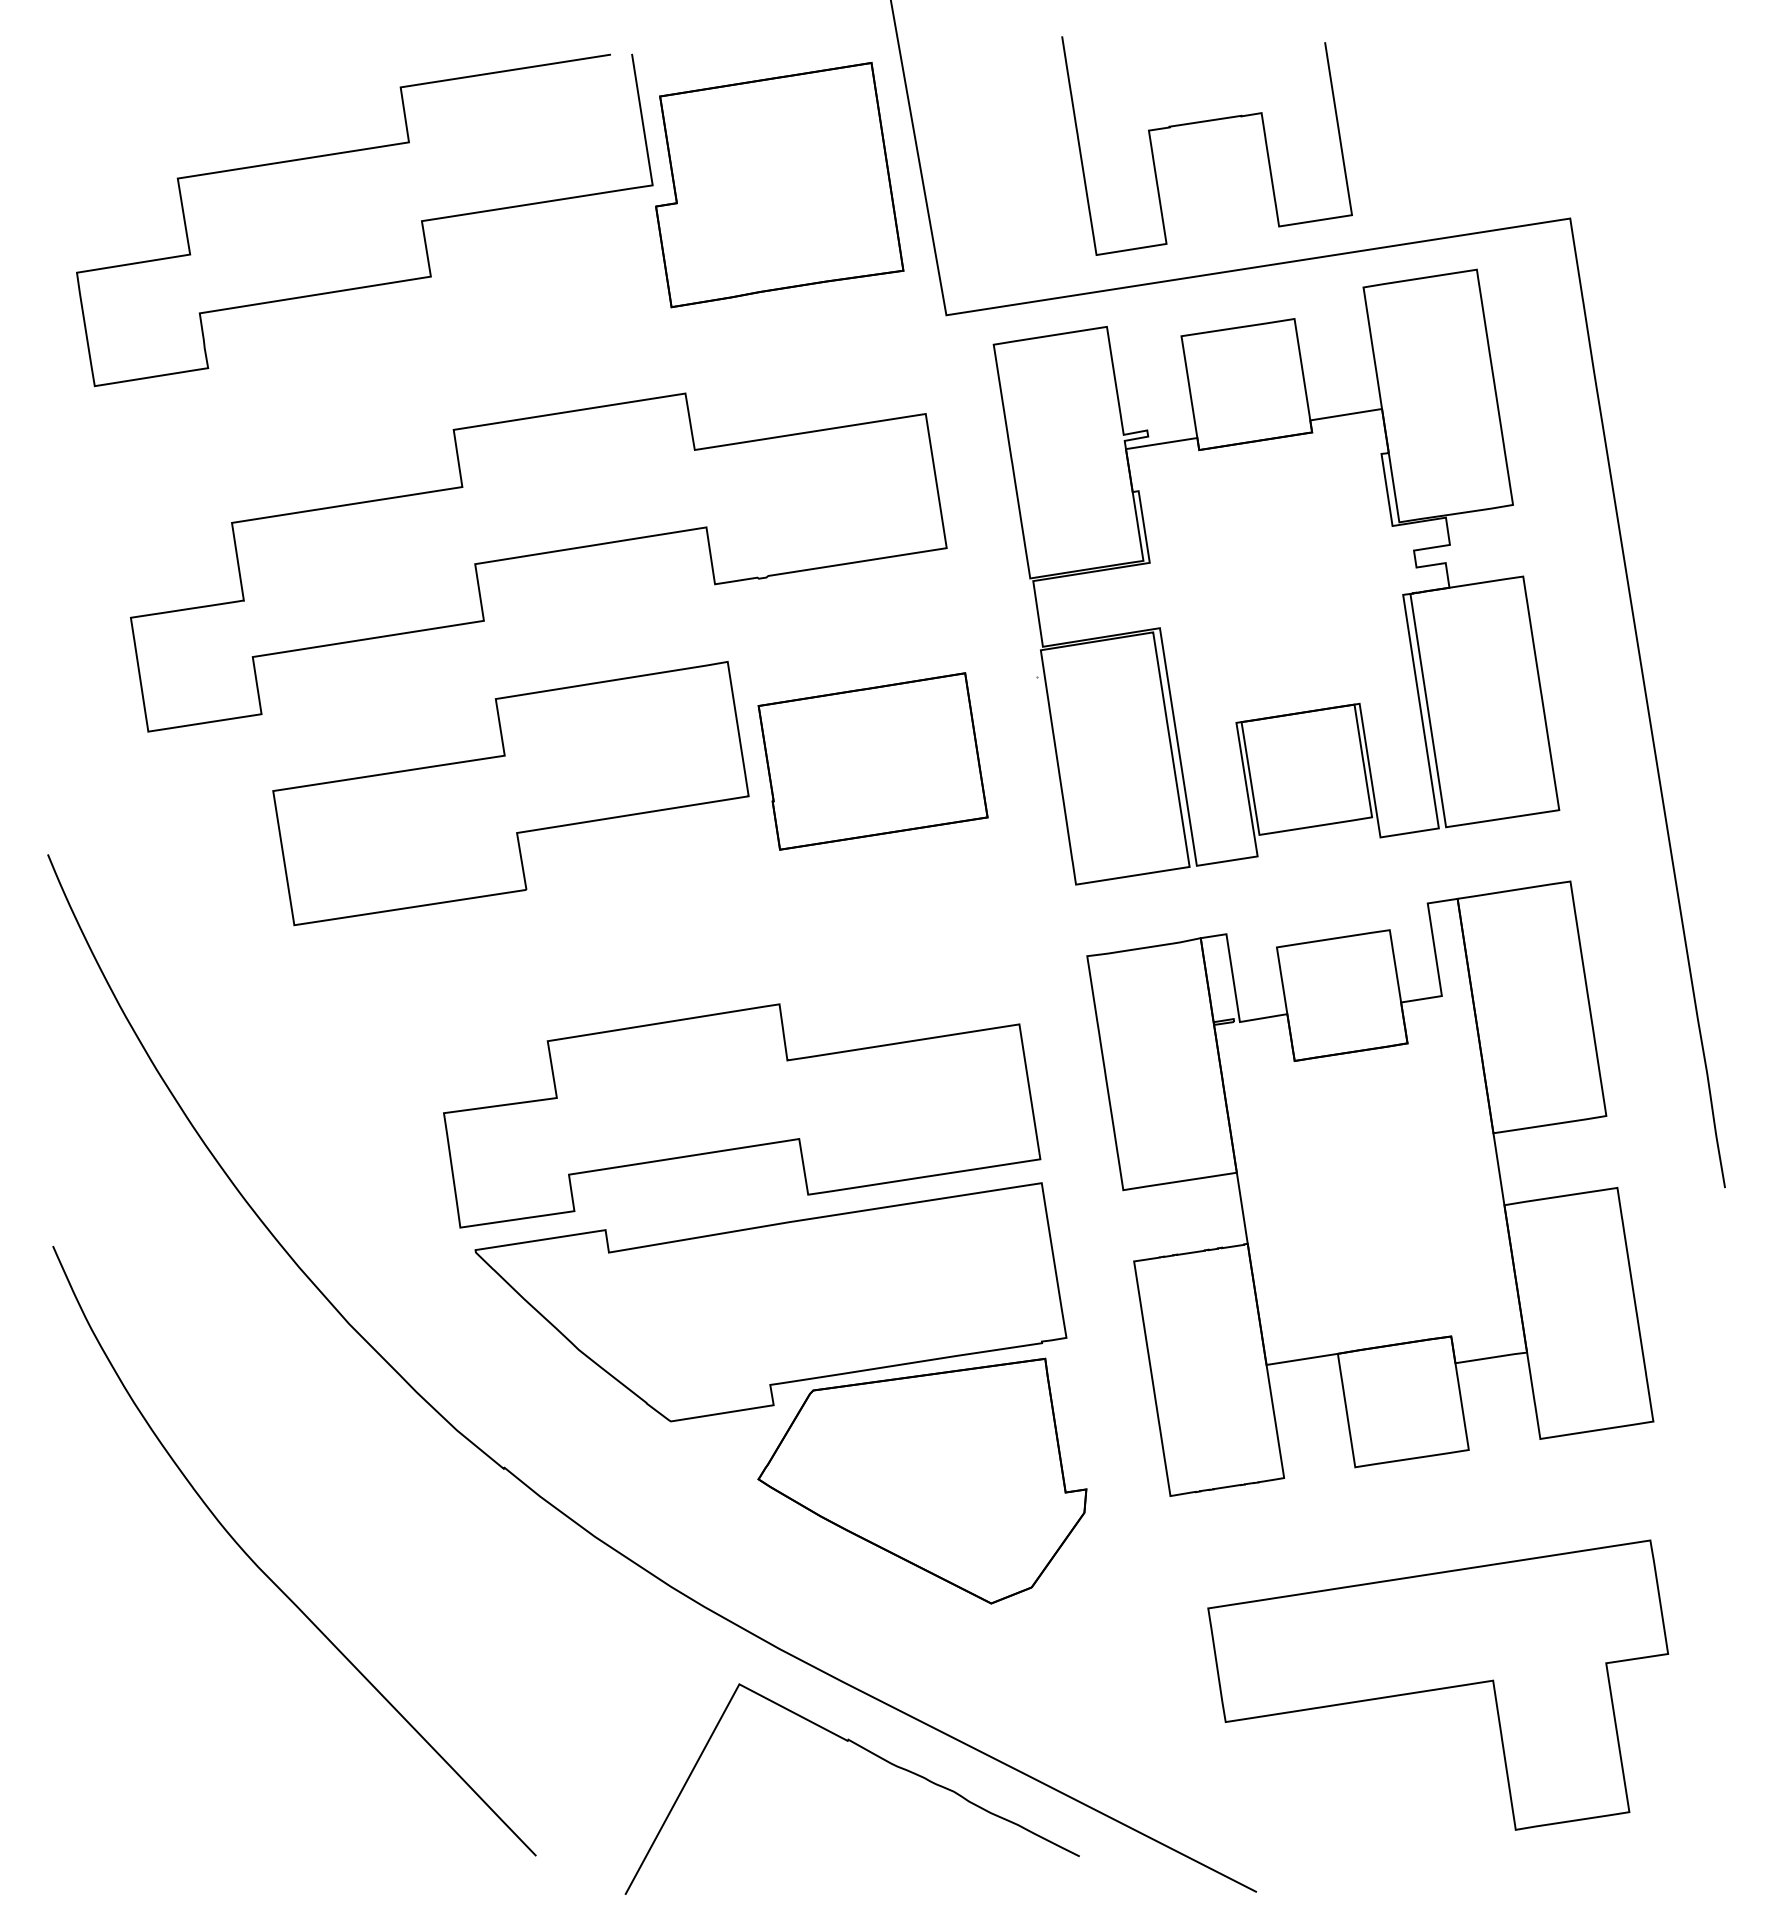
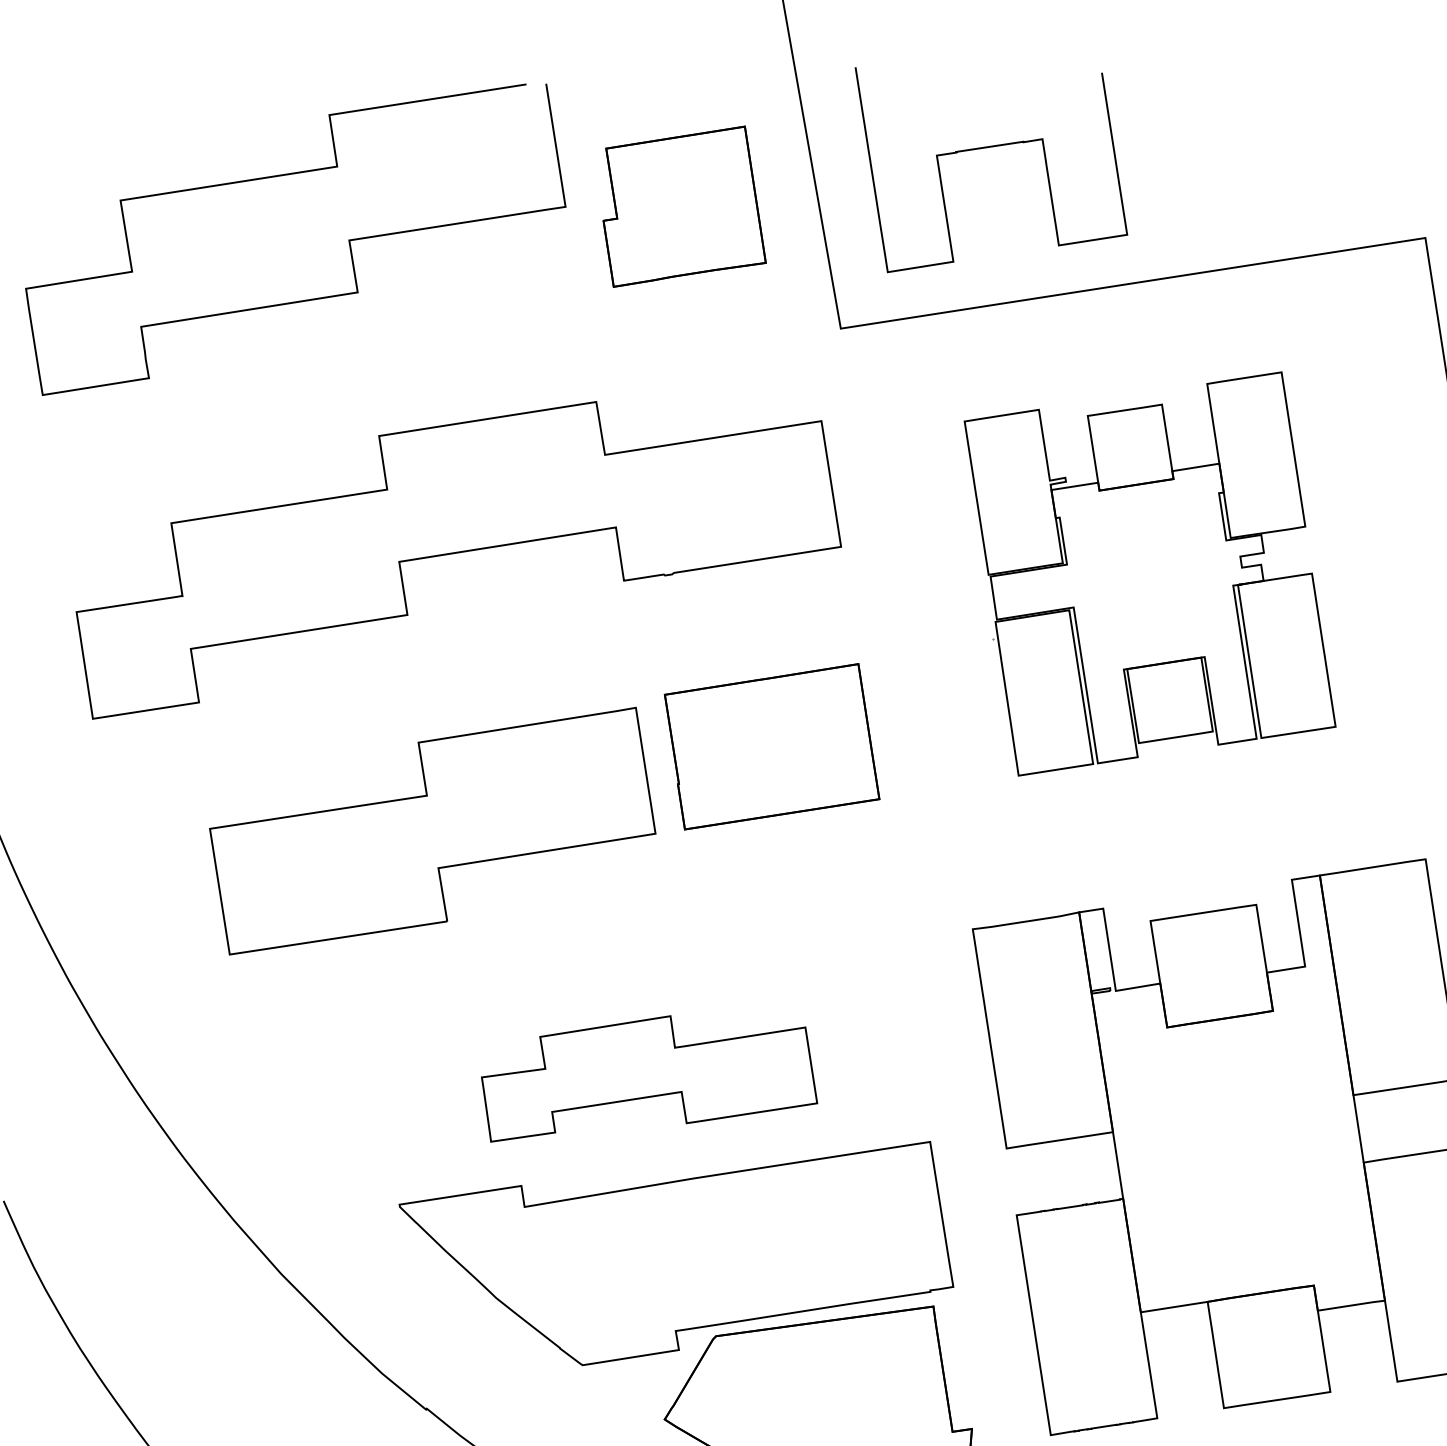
curve: (1205, 122) -> (989, 147), moved
part: (779, 185) -> (684, 207), size x0.7
part: (1276, 576) -> (1150, 573), size x0.7
part: (510, 793) -> (432, 831), moved
part: (742, 1115) -> (649, 1078), size x0.6

